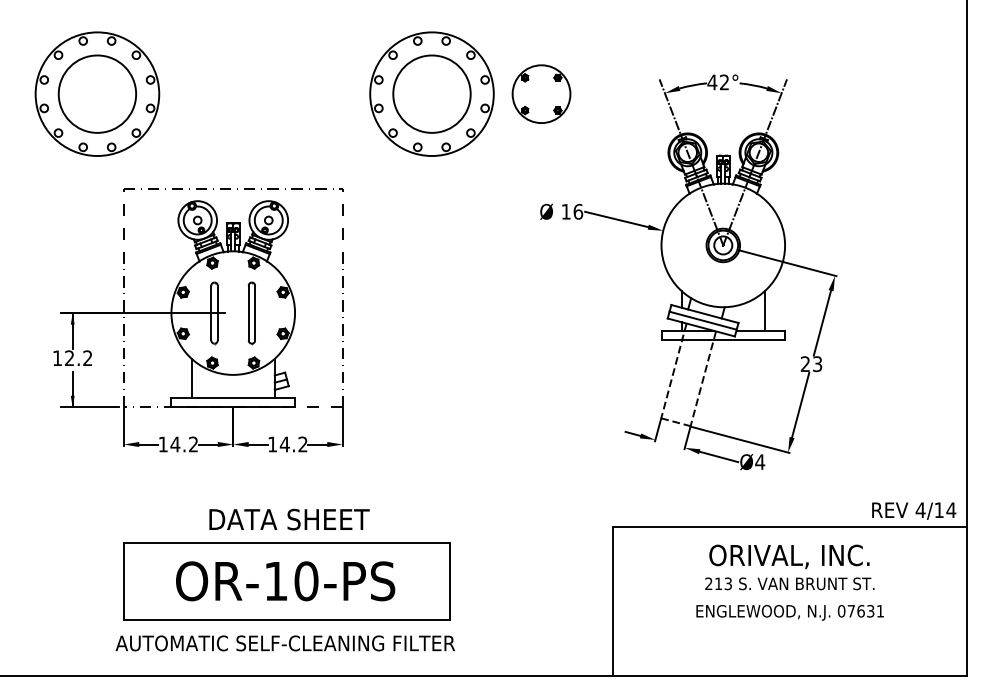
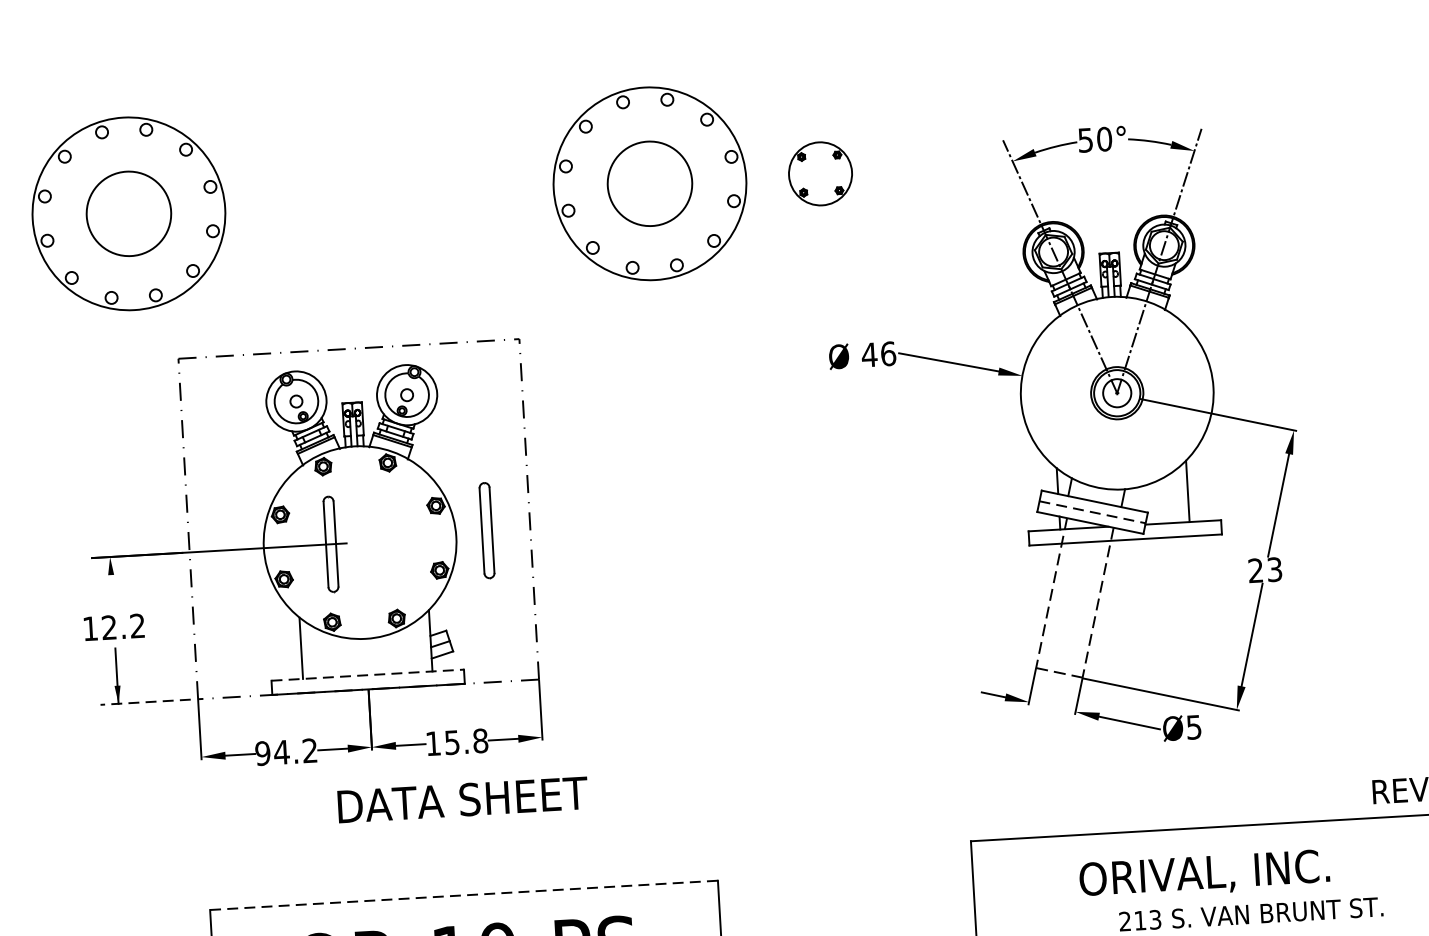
text: (718, 82) -> (1095, 139), 42° -> 50°
circle: (97, 93) -> (128, 212), size x0.7
circle: (431, 93) -> (649, 182), size x0.7
part: (541, 93) -> (820, 172), size x0.7
text: (566, 211) -> (869, 354), 16 -> 46
part: (251, 313) -> (486, 531), moved
line: (703, 320) -> (1093, 511), solid -> dashed
line: (72, 330) -> (111, 584), removed
line: (233, 398) -> (368, 675), solid -> dashed
line: (90, 407) -> (146, 702), solid -> dashed
text: (162, 444) -> (261, 753), 14.2 -> 94.2
text: (293, 444) -> (465, 741), 14.2 -> 15.8
text: (760, 462) -> (1194, 727), Ø4 -> Ø5
text: (289, 519) -> (462, 799), moved
line: (287, 542) -> (465, 894), solid -> dashed
text: (789, 556) -> (1204, 874), moved

